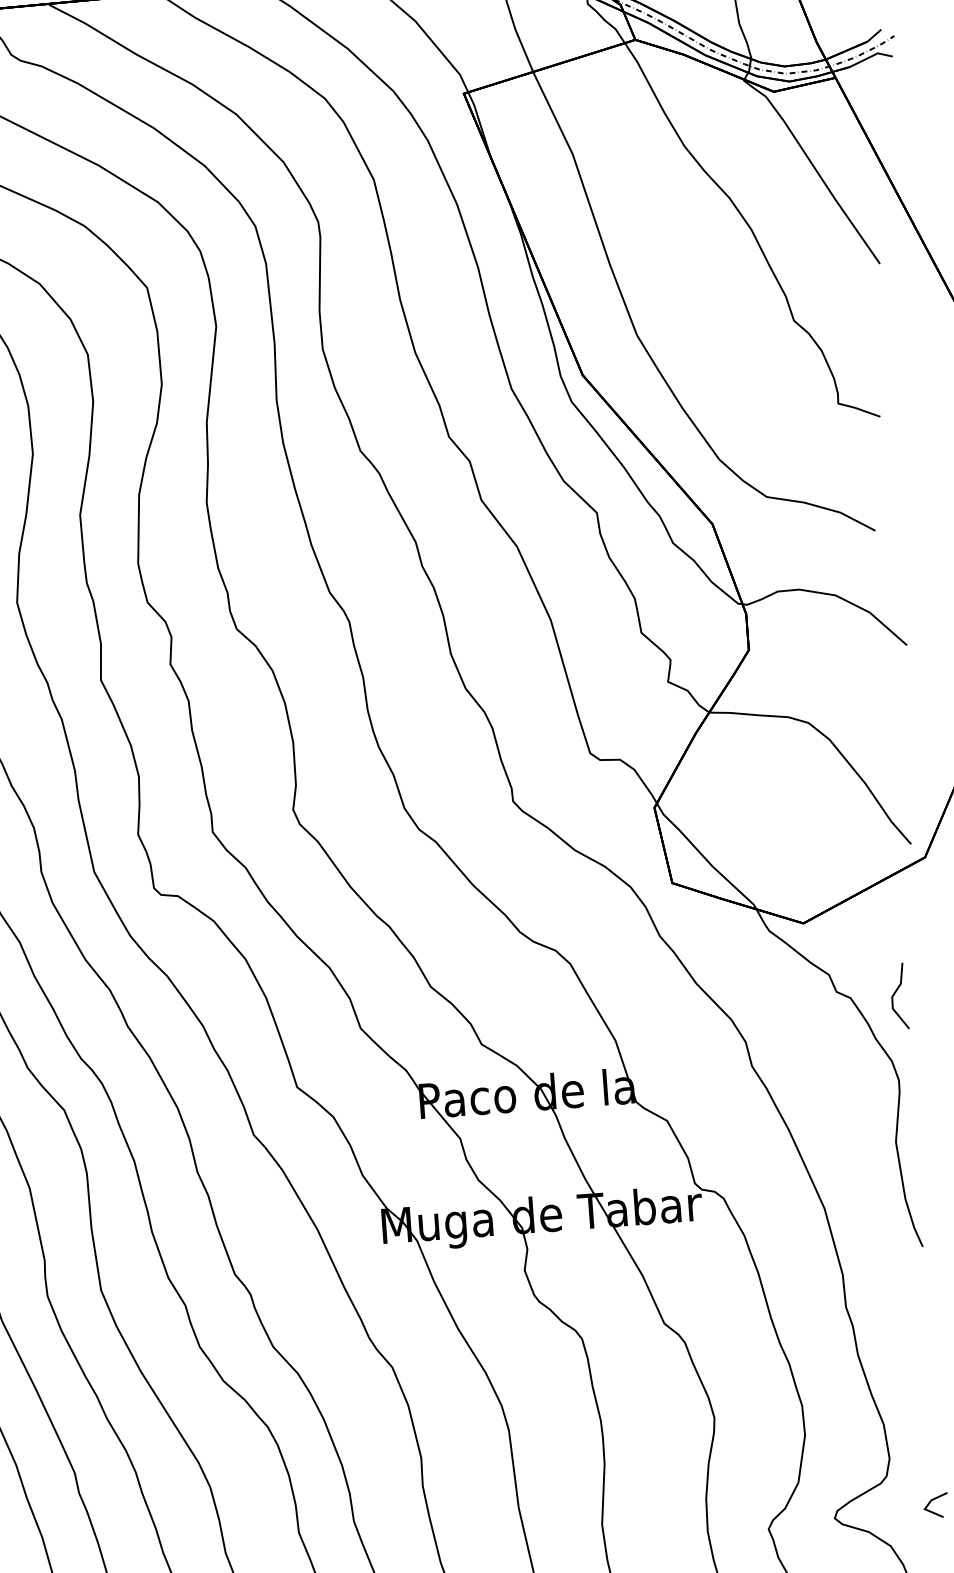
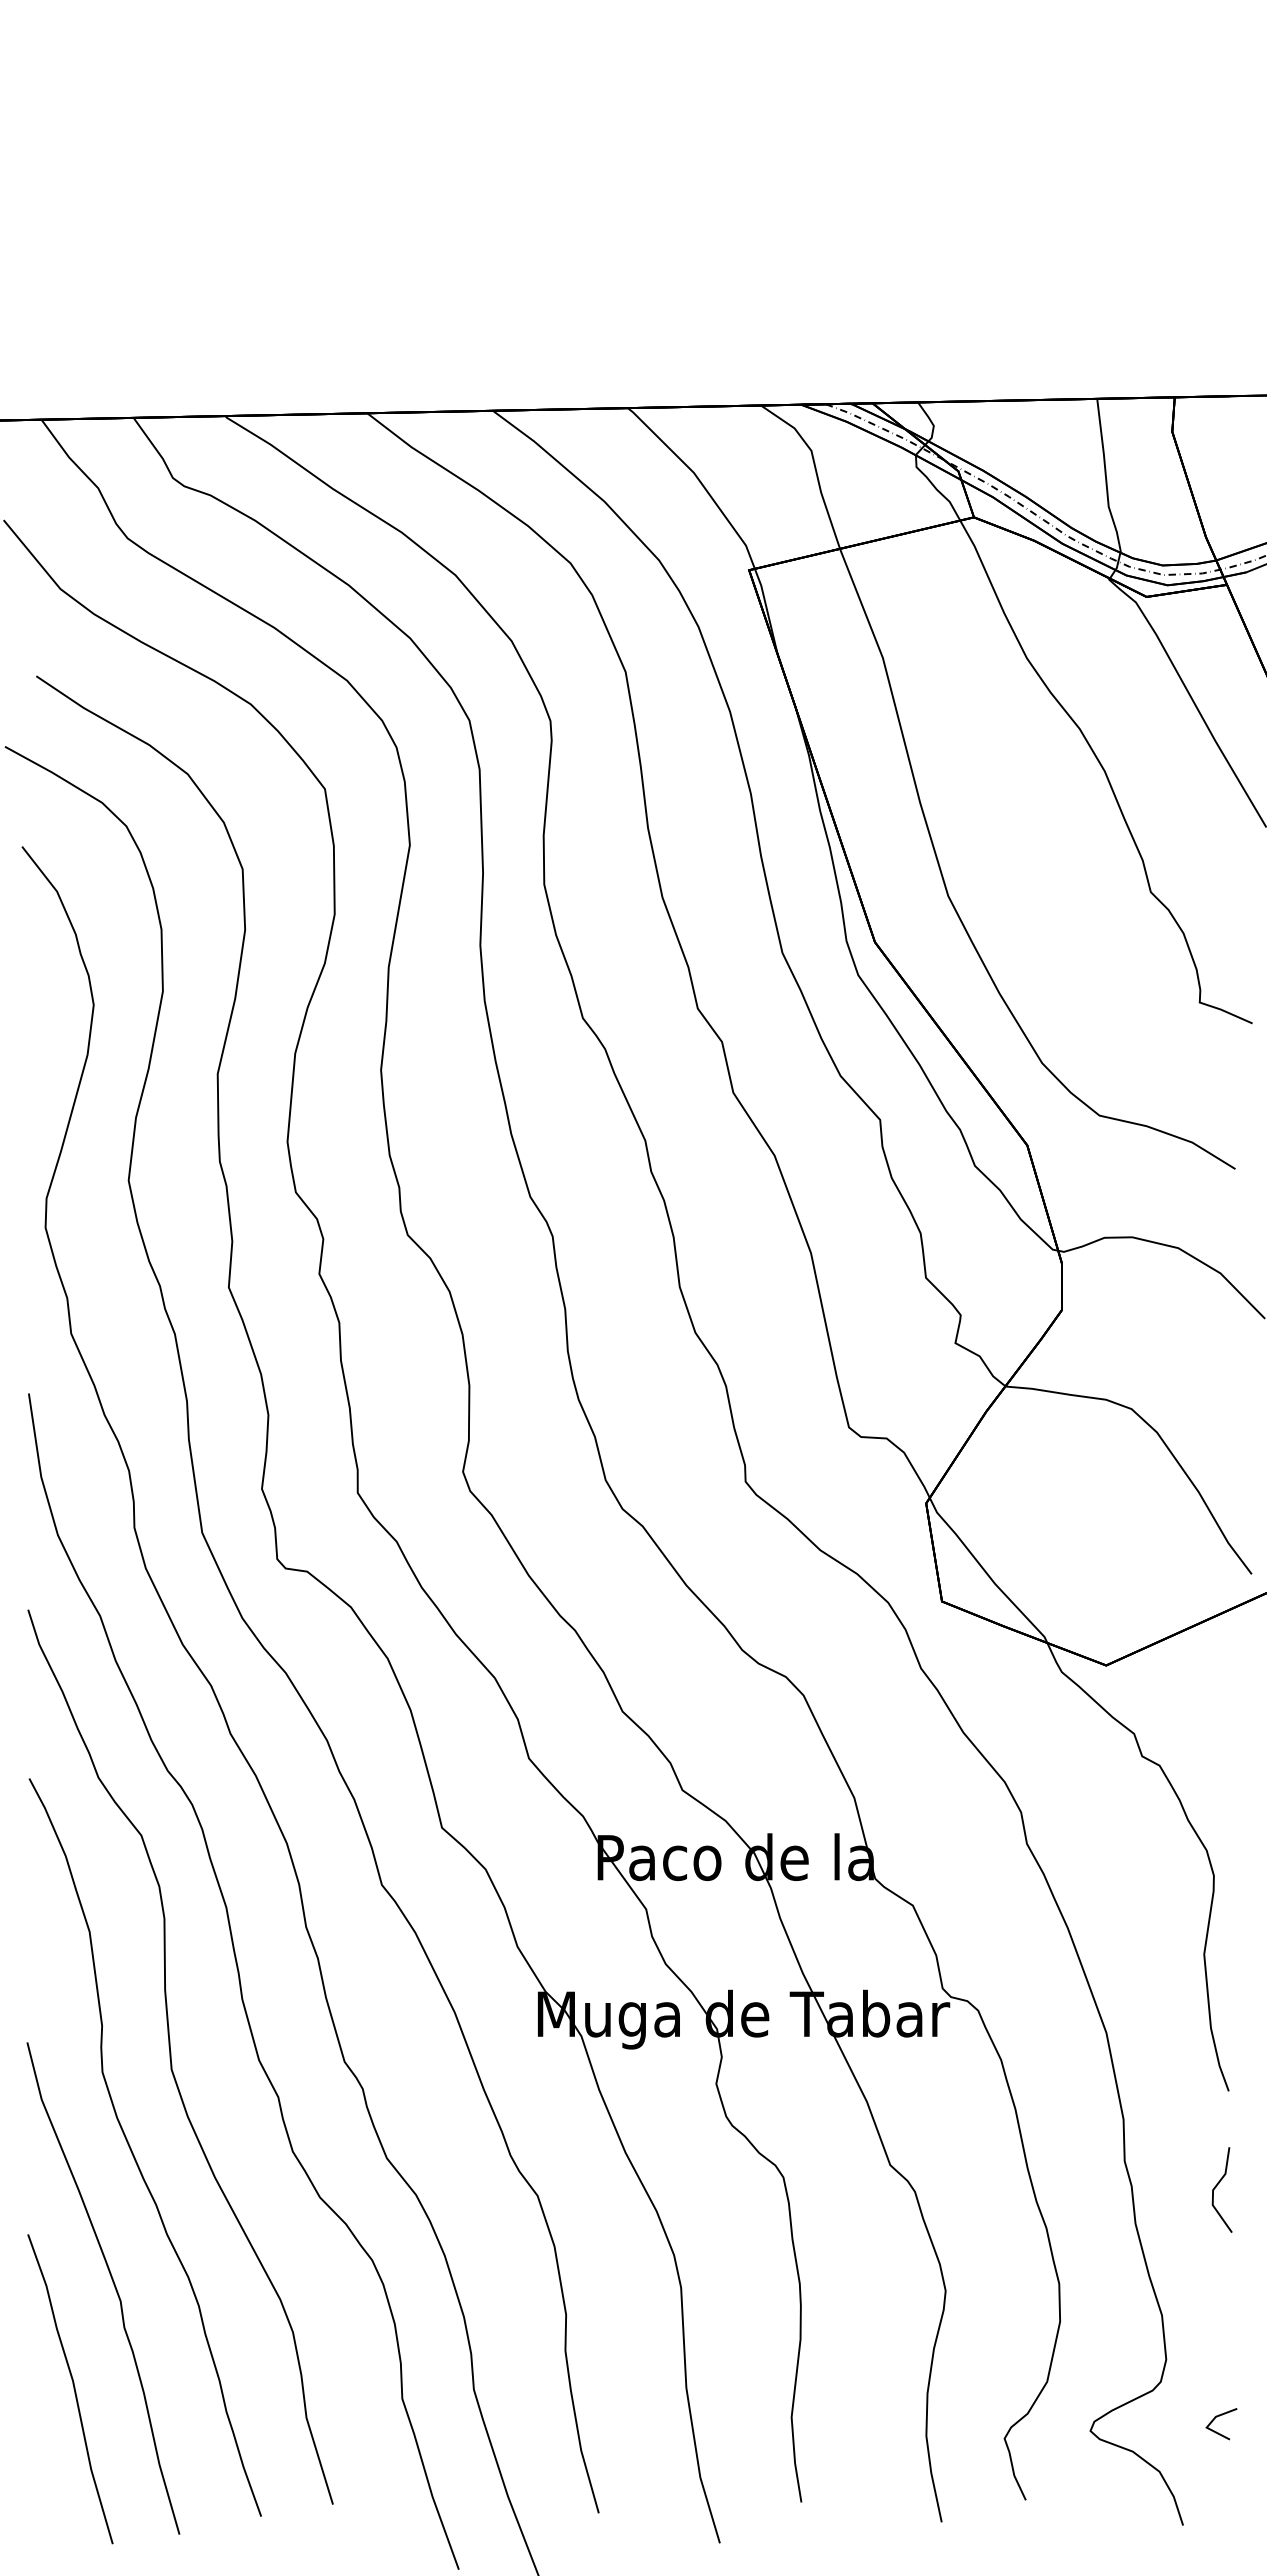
line: (895, 993) -> (1217, 2186), moved

